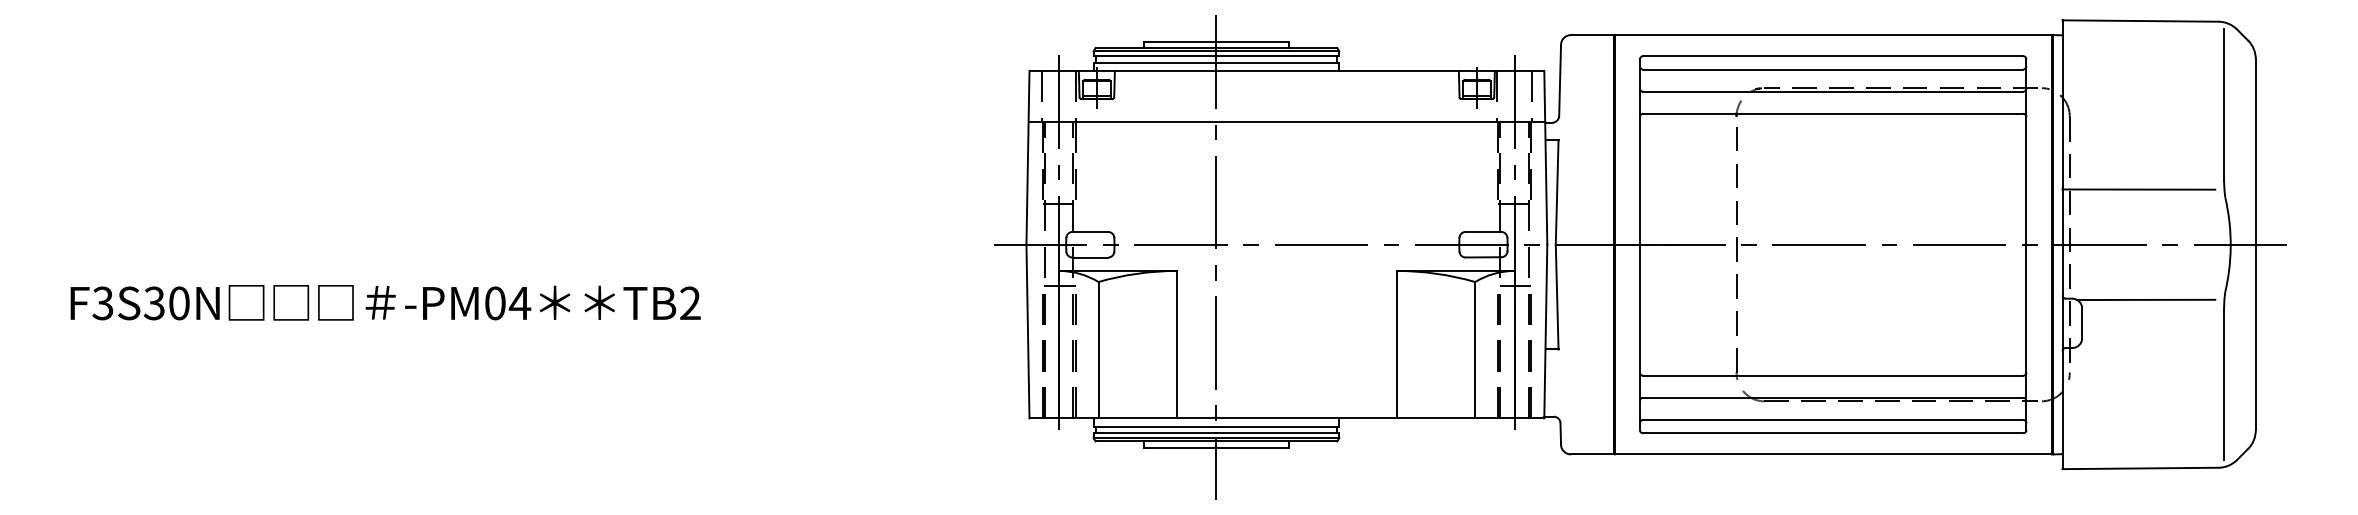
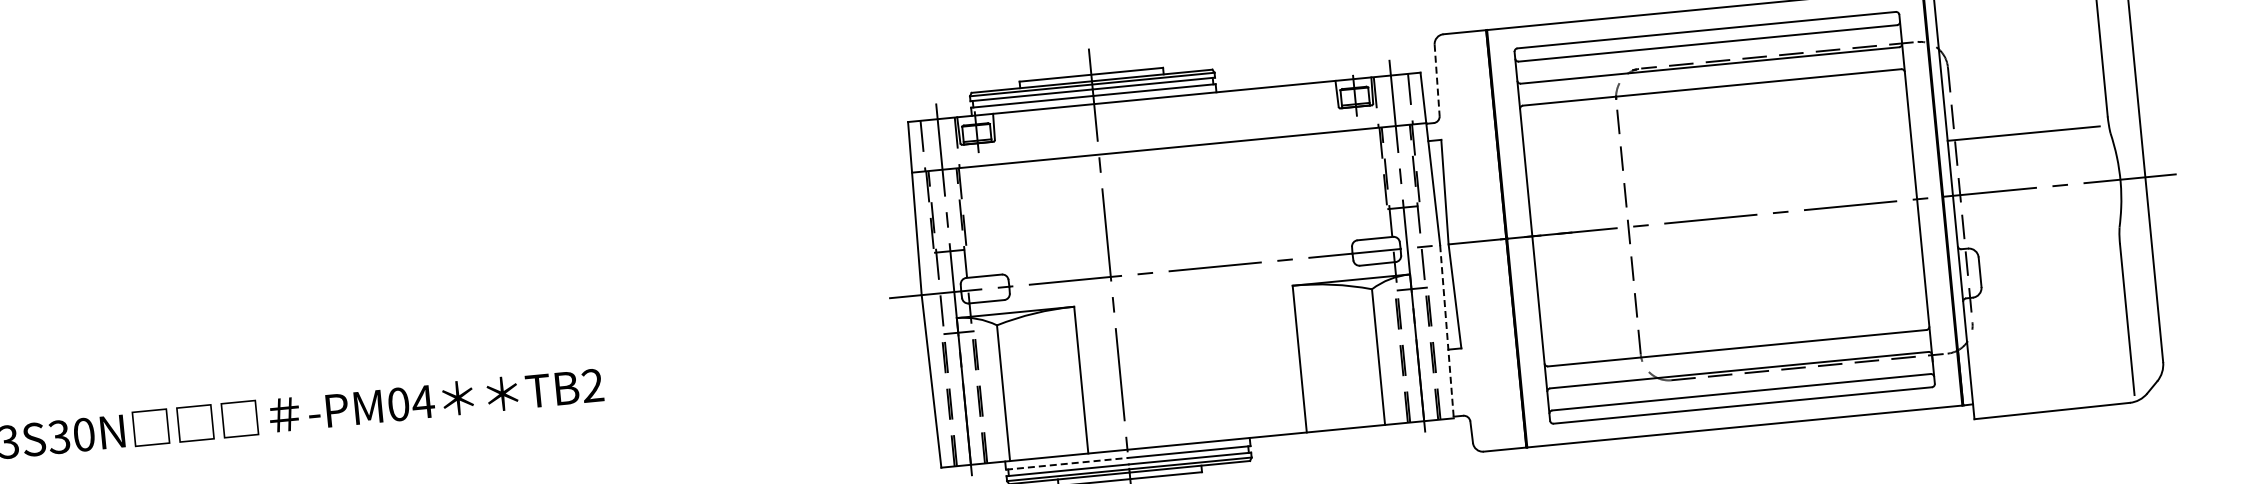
line: (1560, 80) -> (1437, 80), solid -> dashed
line: (2146, 299) -> (2041, 242), removed
line: (1545, 331) -> (1446, 331), solid -> dashed
line: (1155, 426) -> (1067, 463), solid -> dashed

